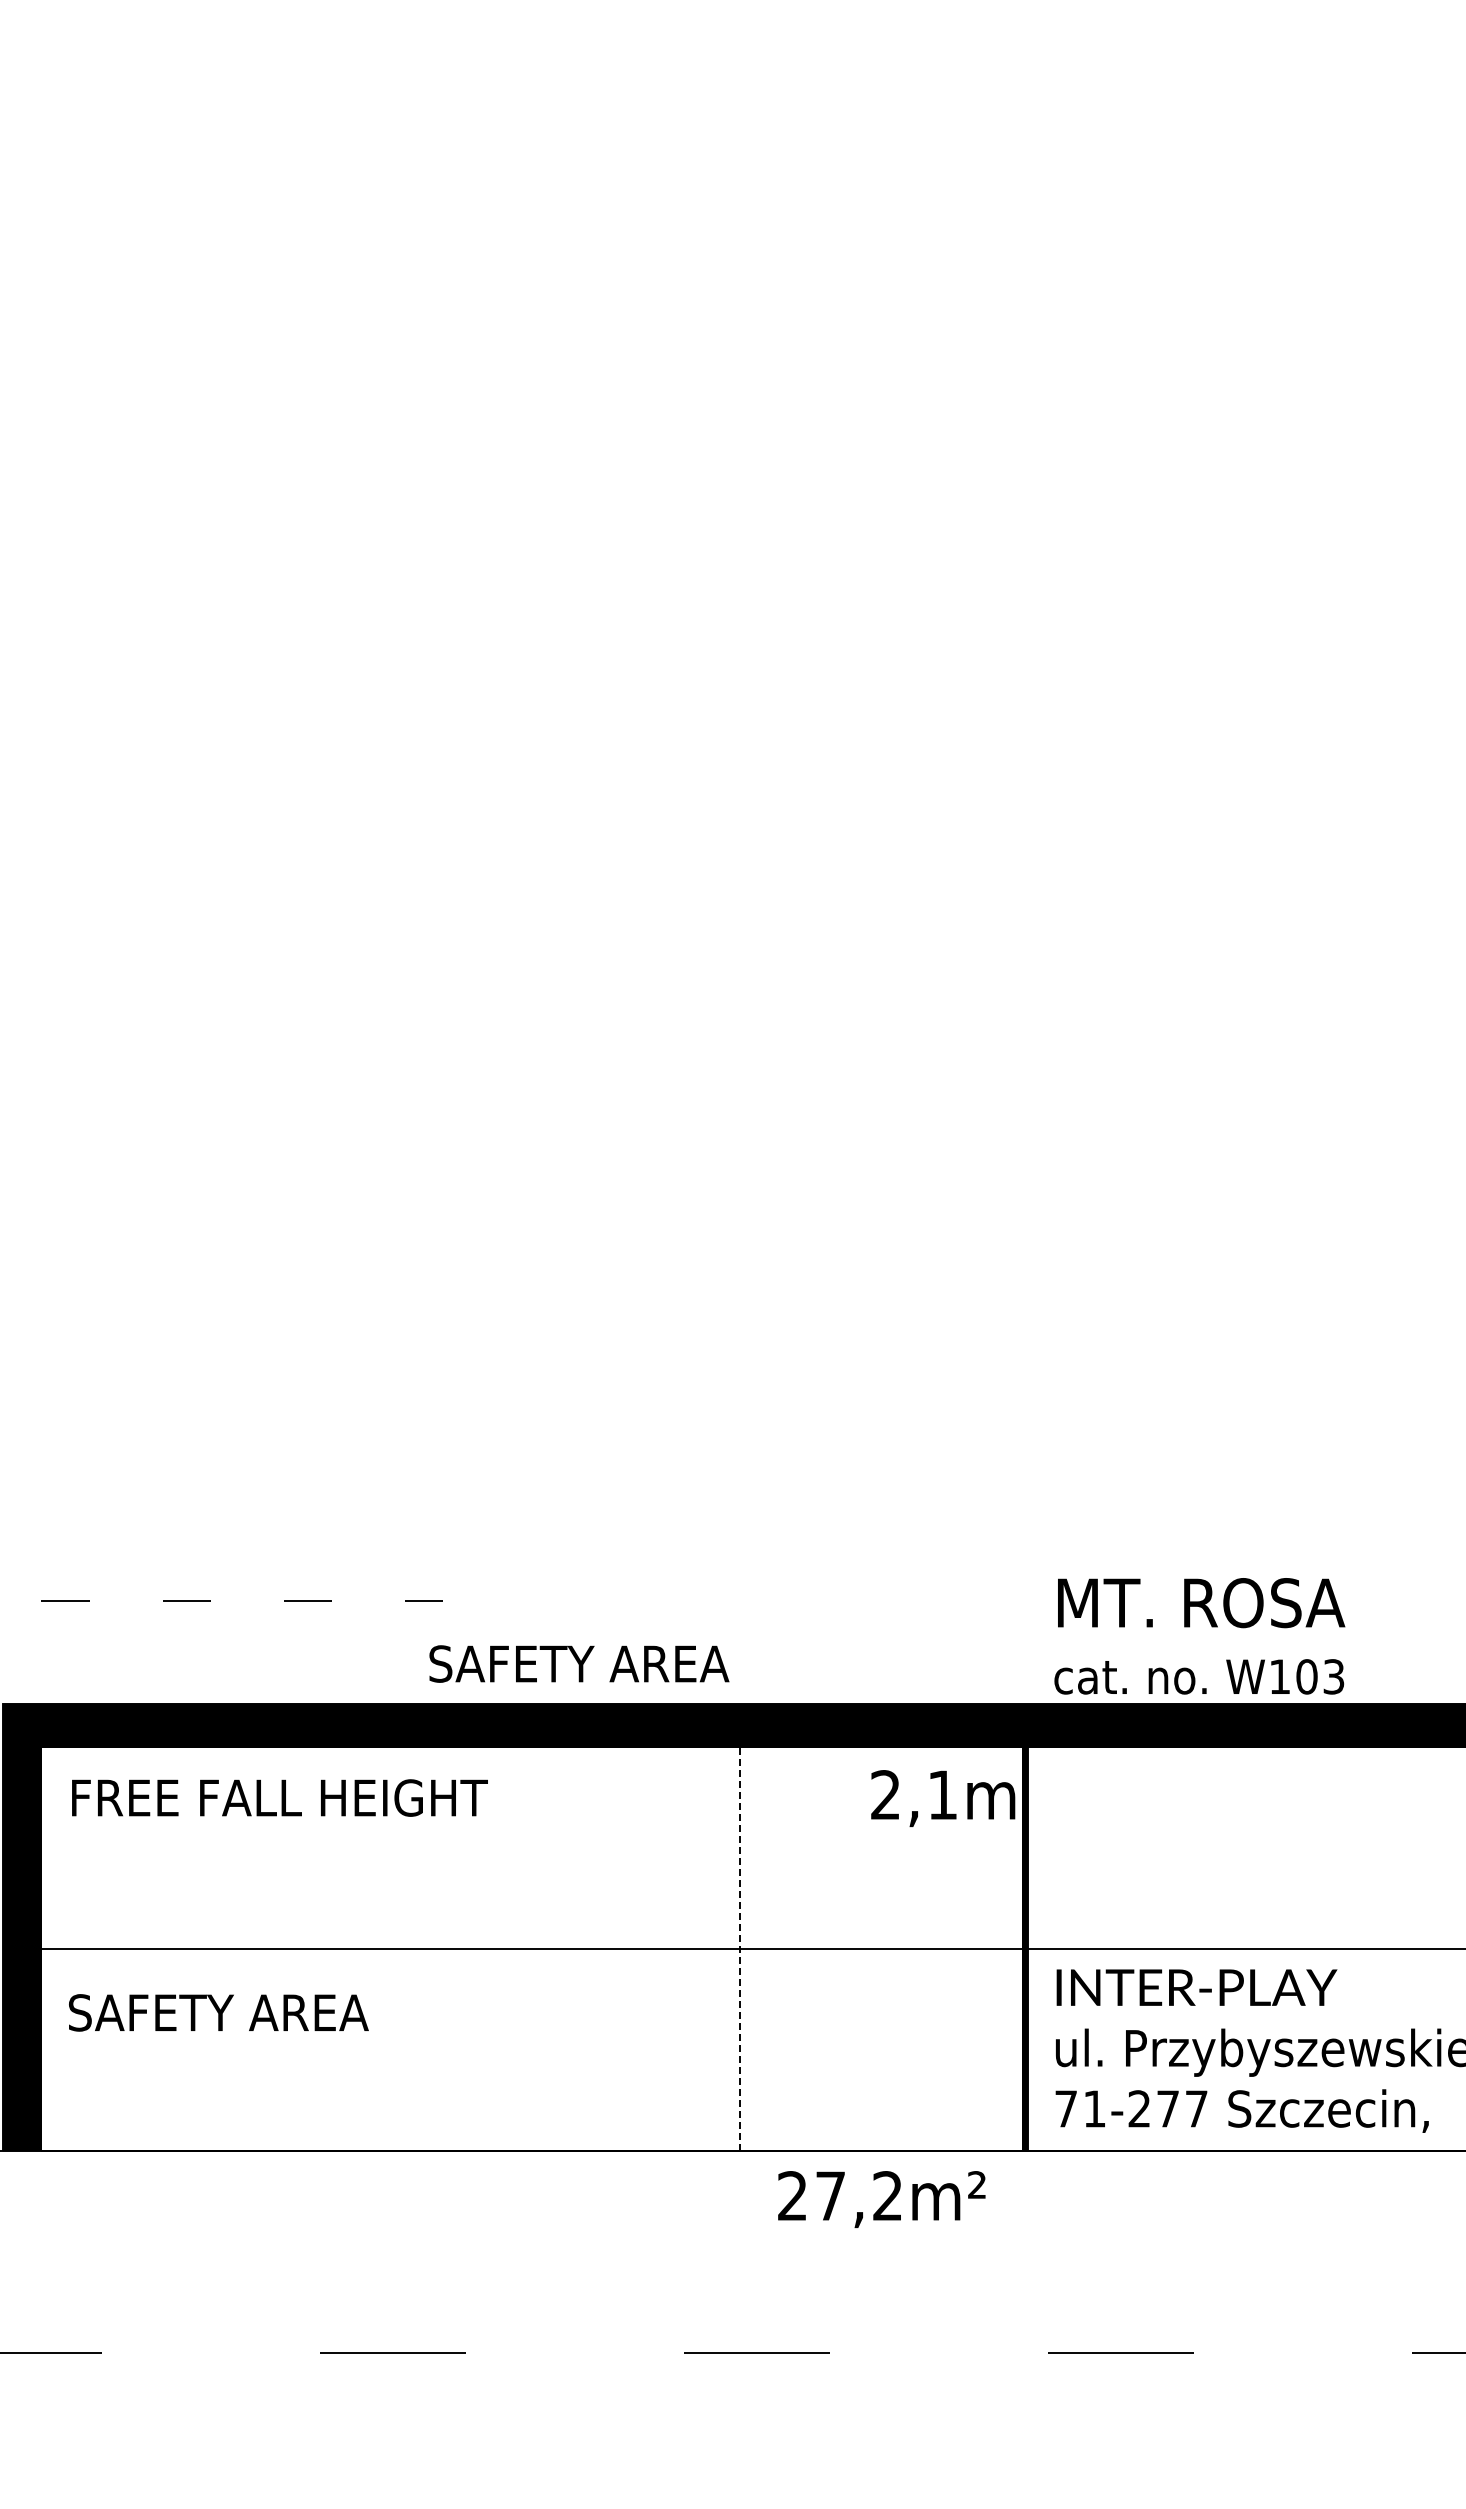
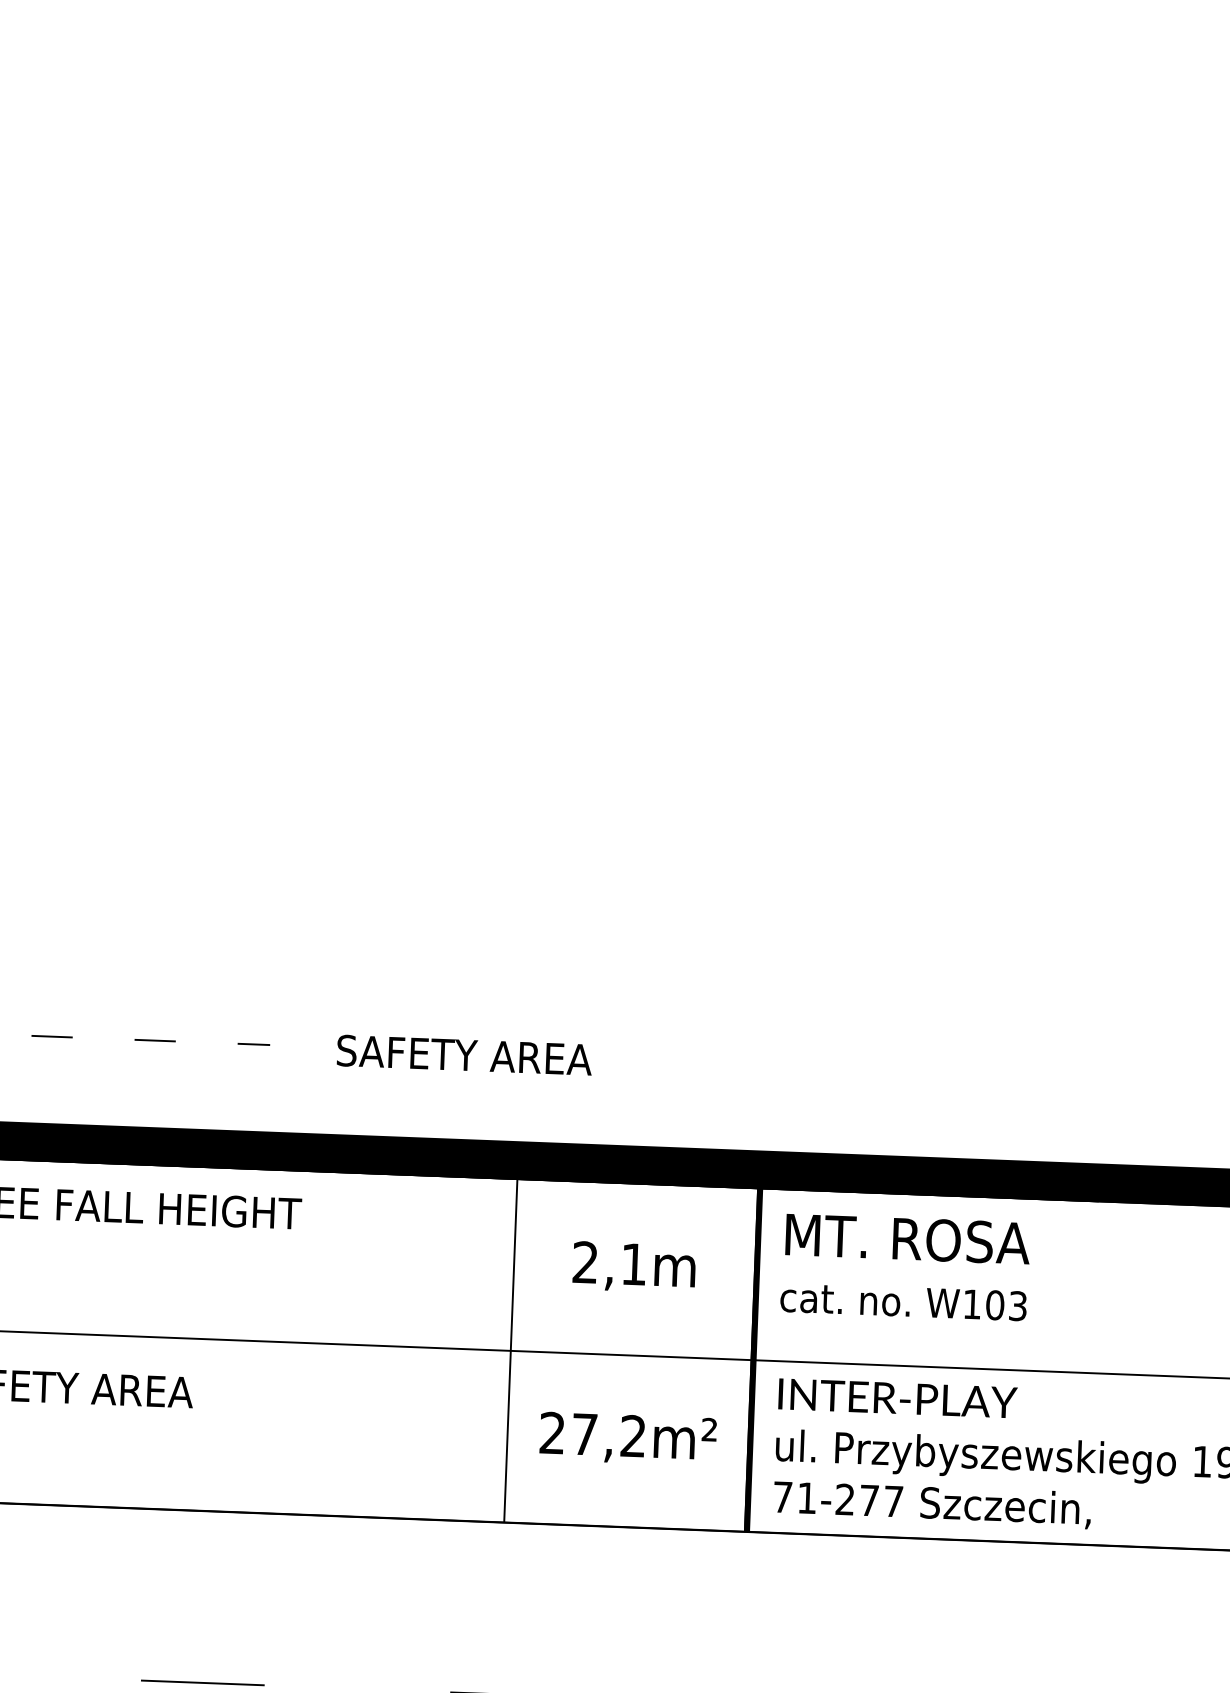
text: (1199, 1636) -> (905, 1267), moved
text: (579, 1663) -> (464, 1054), moved
text: (943, 1798) -> (634, 1267), moved
line: (739, 1948) -> (510, 1350), dashed -> solid
text: (881, 2199) -> (627, 1438), moved

